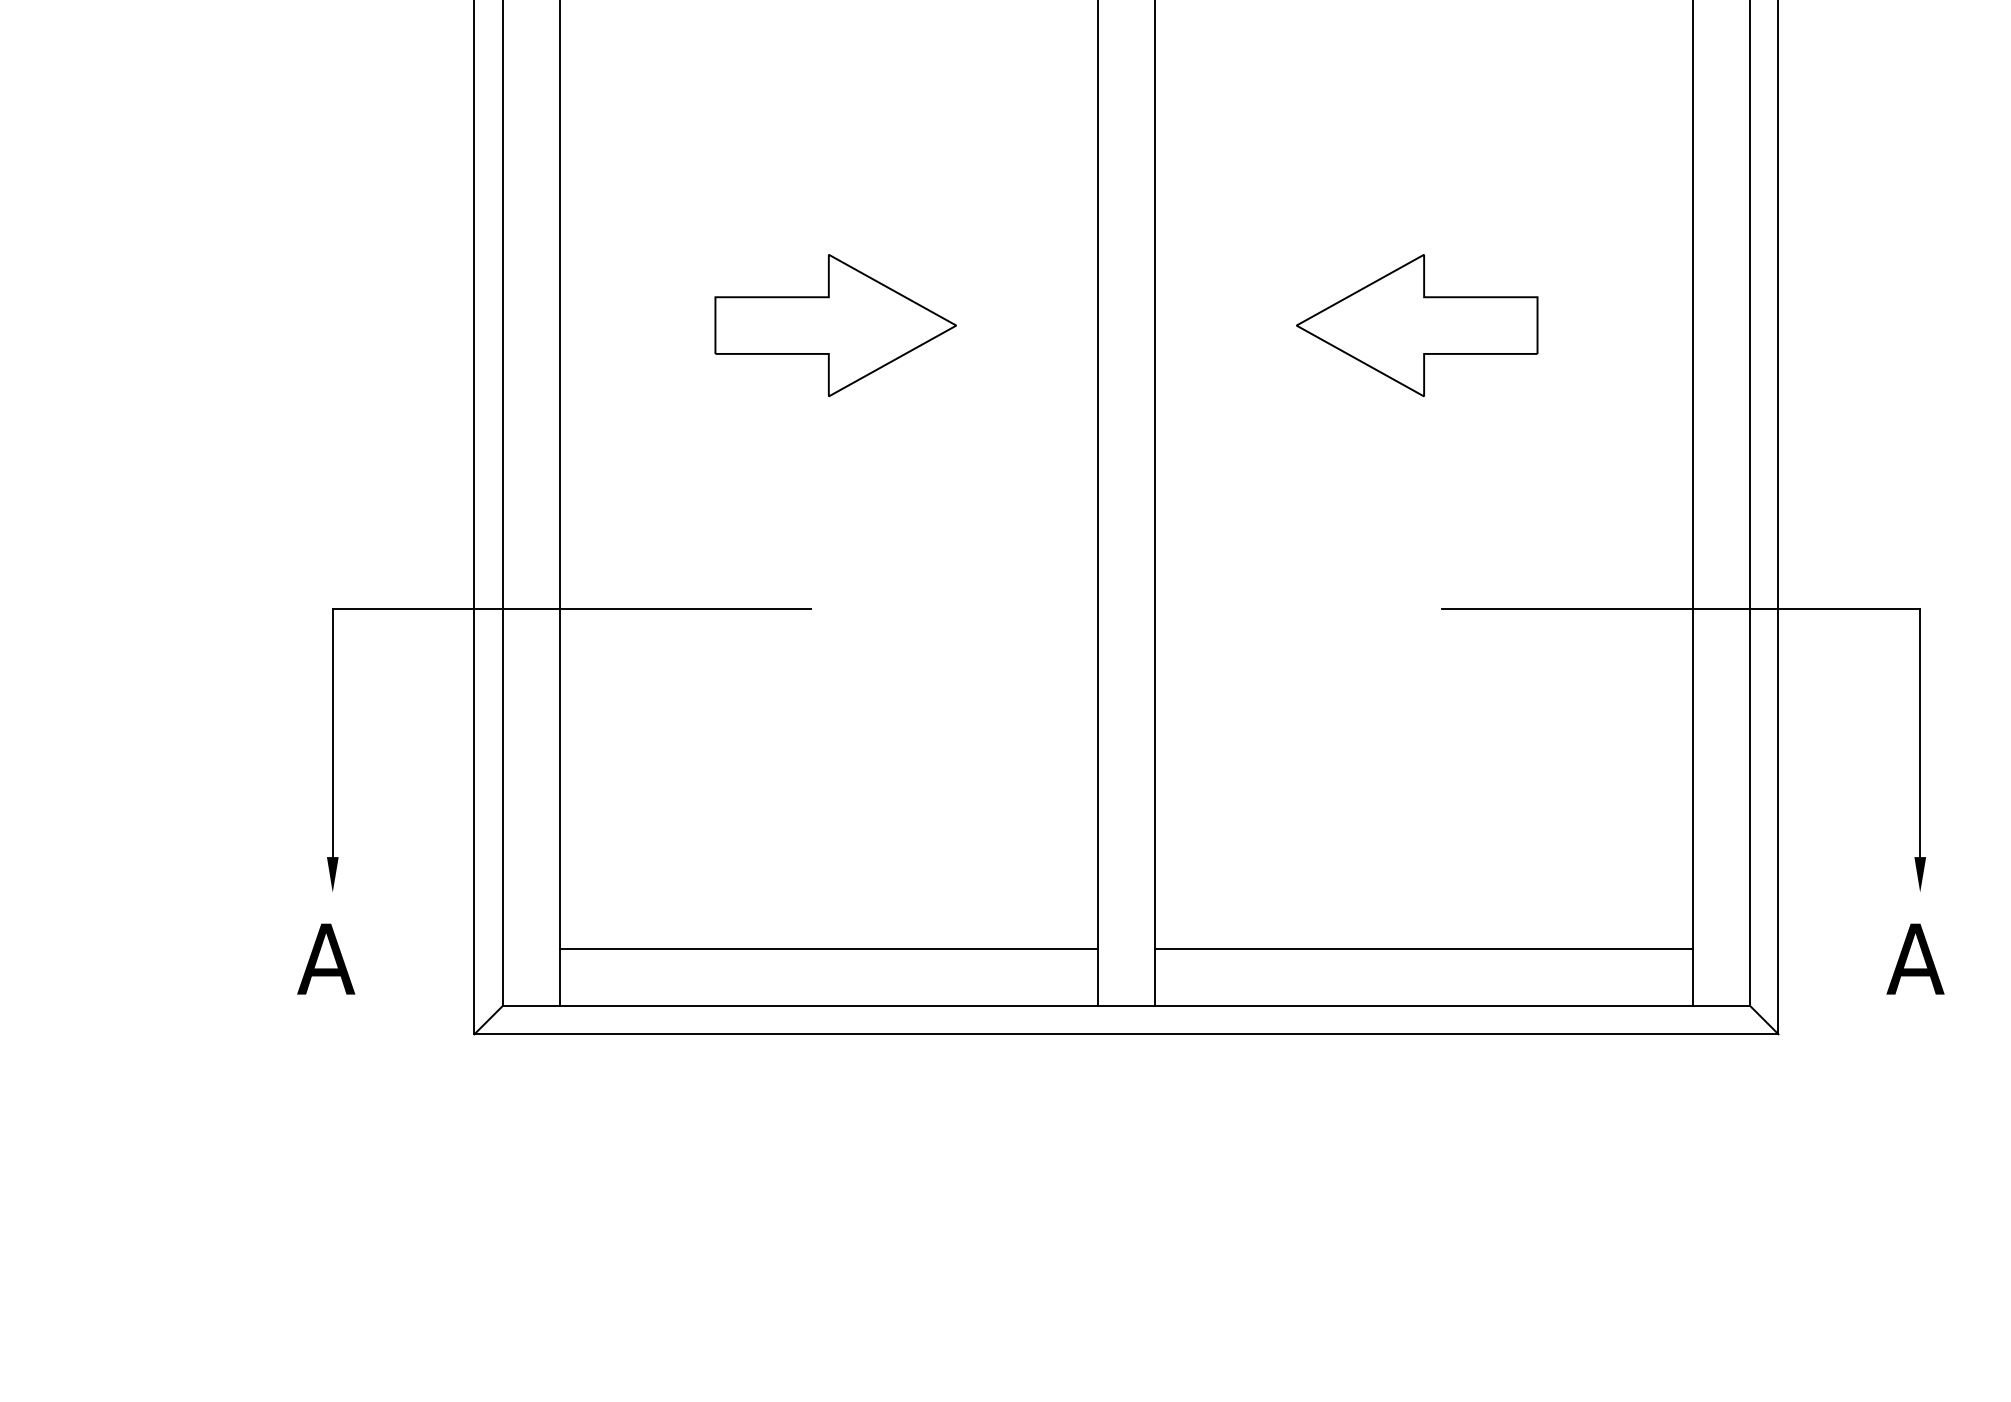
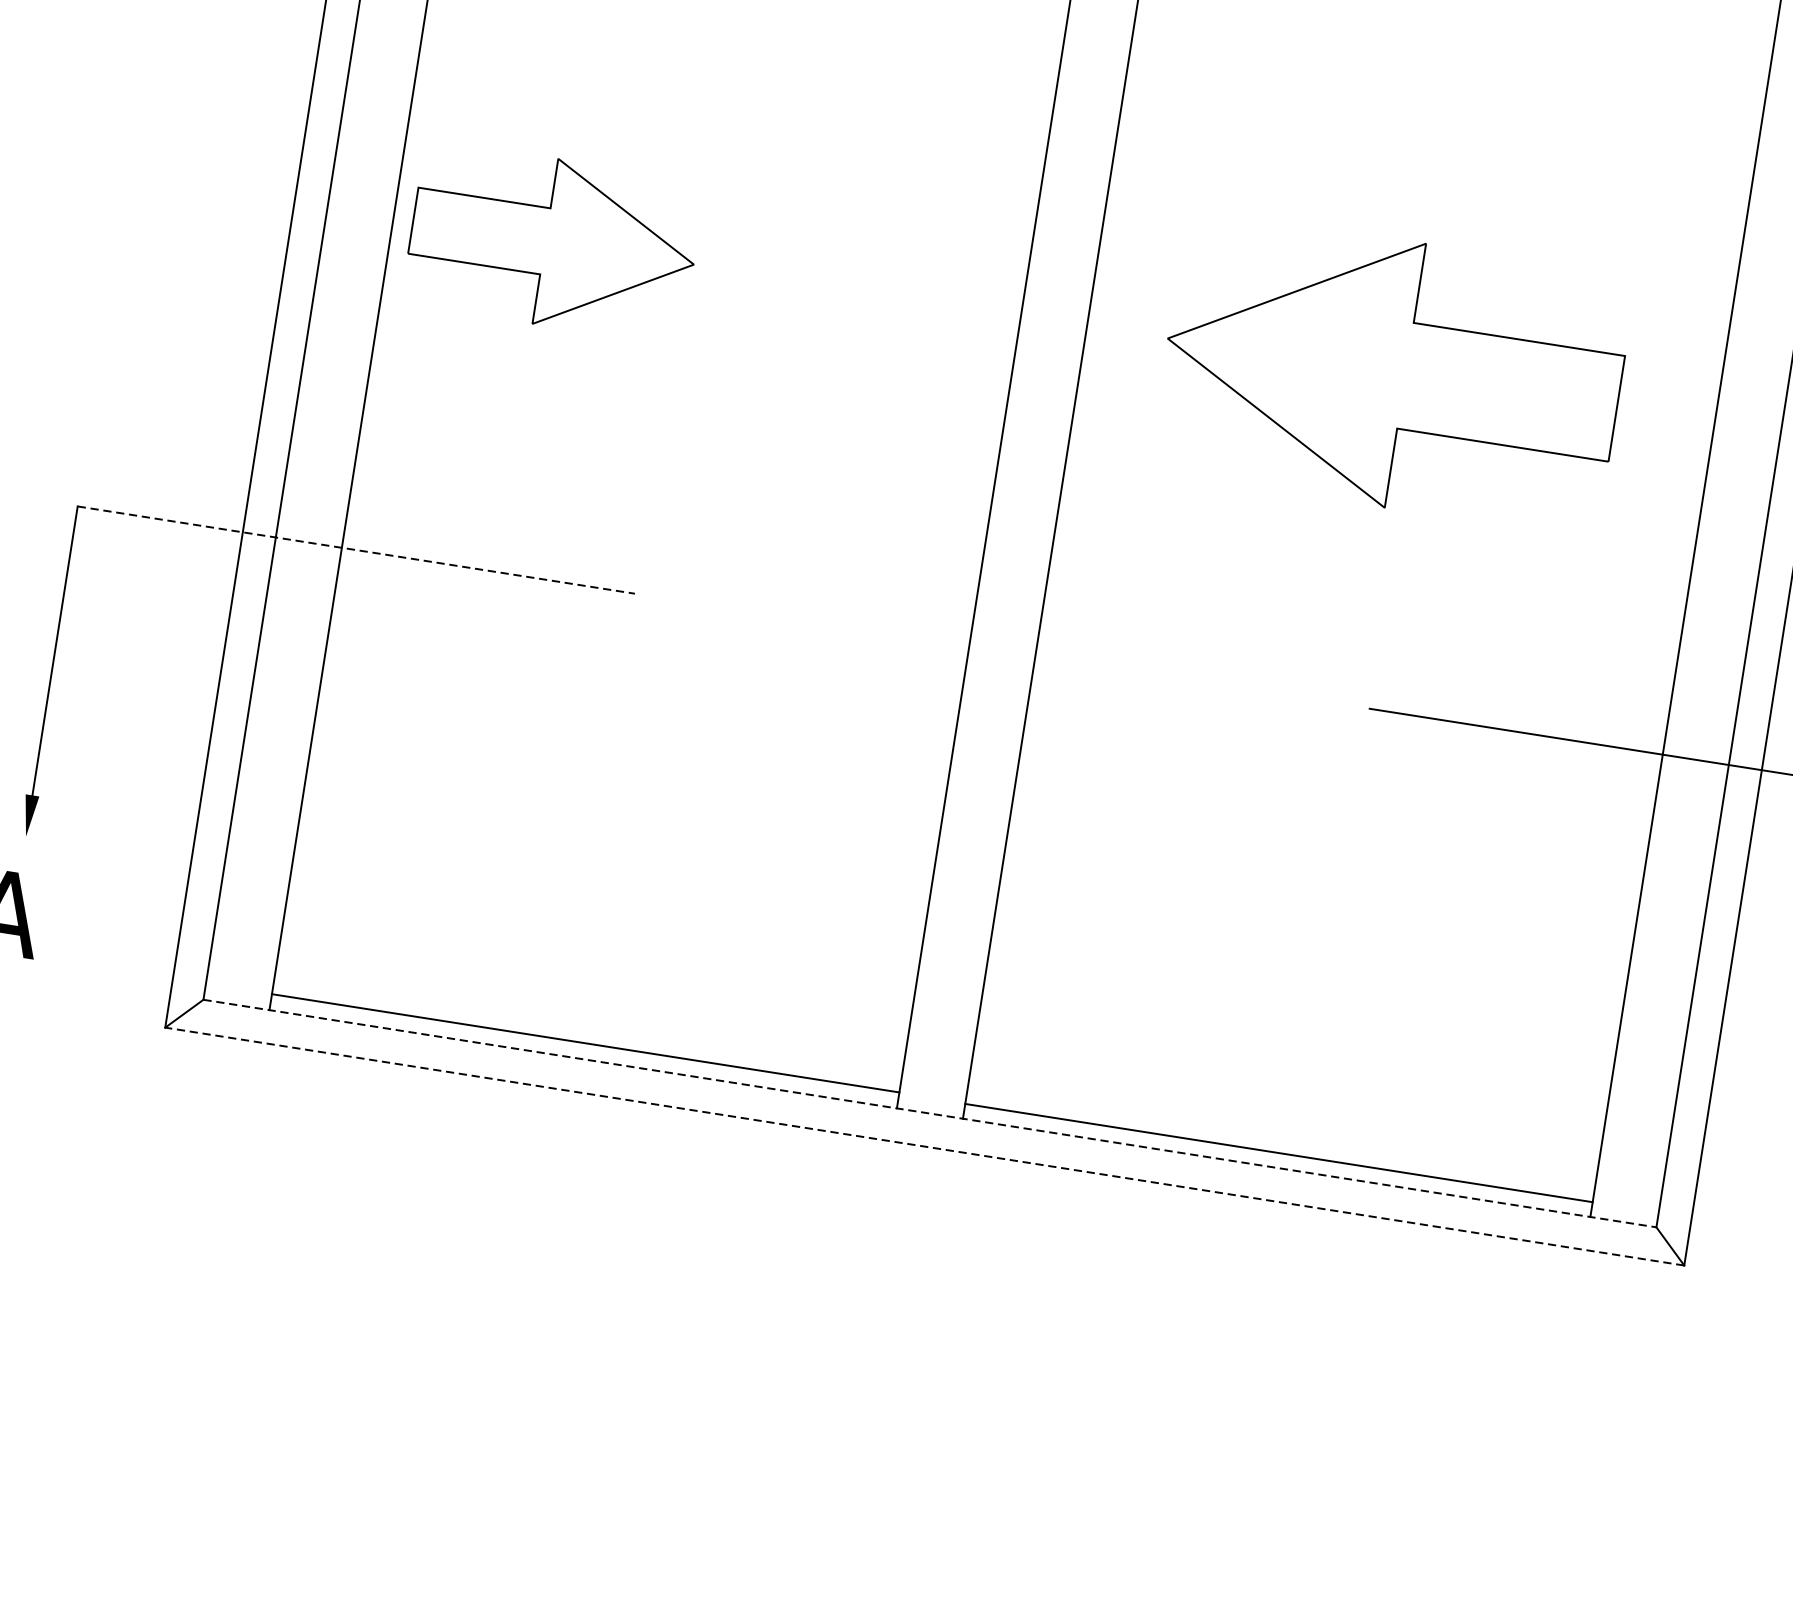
part: (835, 325) -> (553, 242), moved
part: (1417, 325) -> (1393, 374), size x1.6
line: (572, 609) -> (356, 550), solid -> dashed
line: (828, 949) -> (585, 1043), moved
line: (1423, 949) -> (1278, 1153), moved
line: (1126, 1005) -> (930, 1113), solid -> dashed
line: (1126, 1034) -> (924, 1146), solid -> dashed

